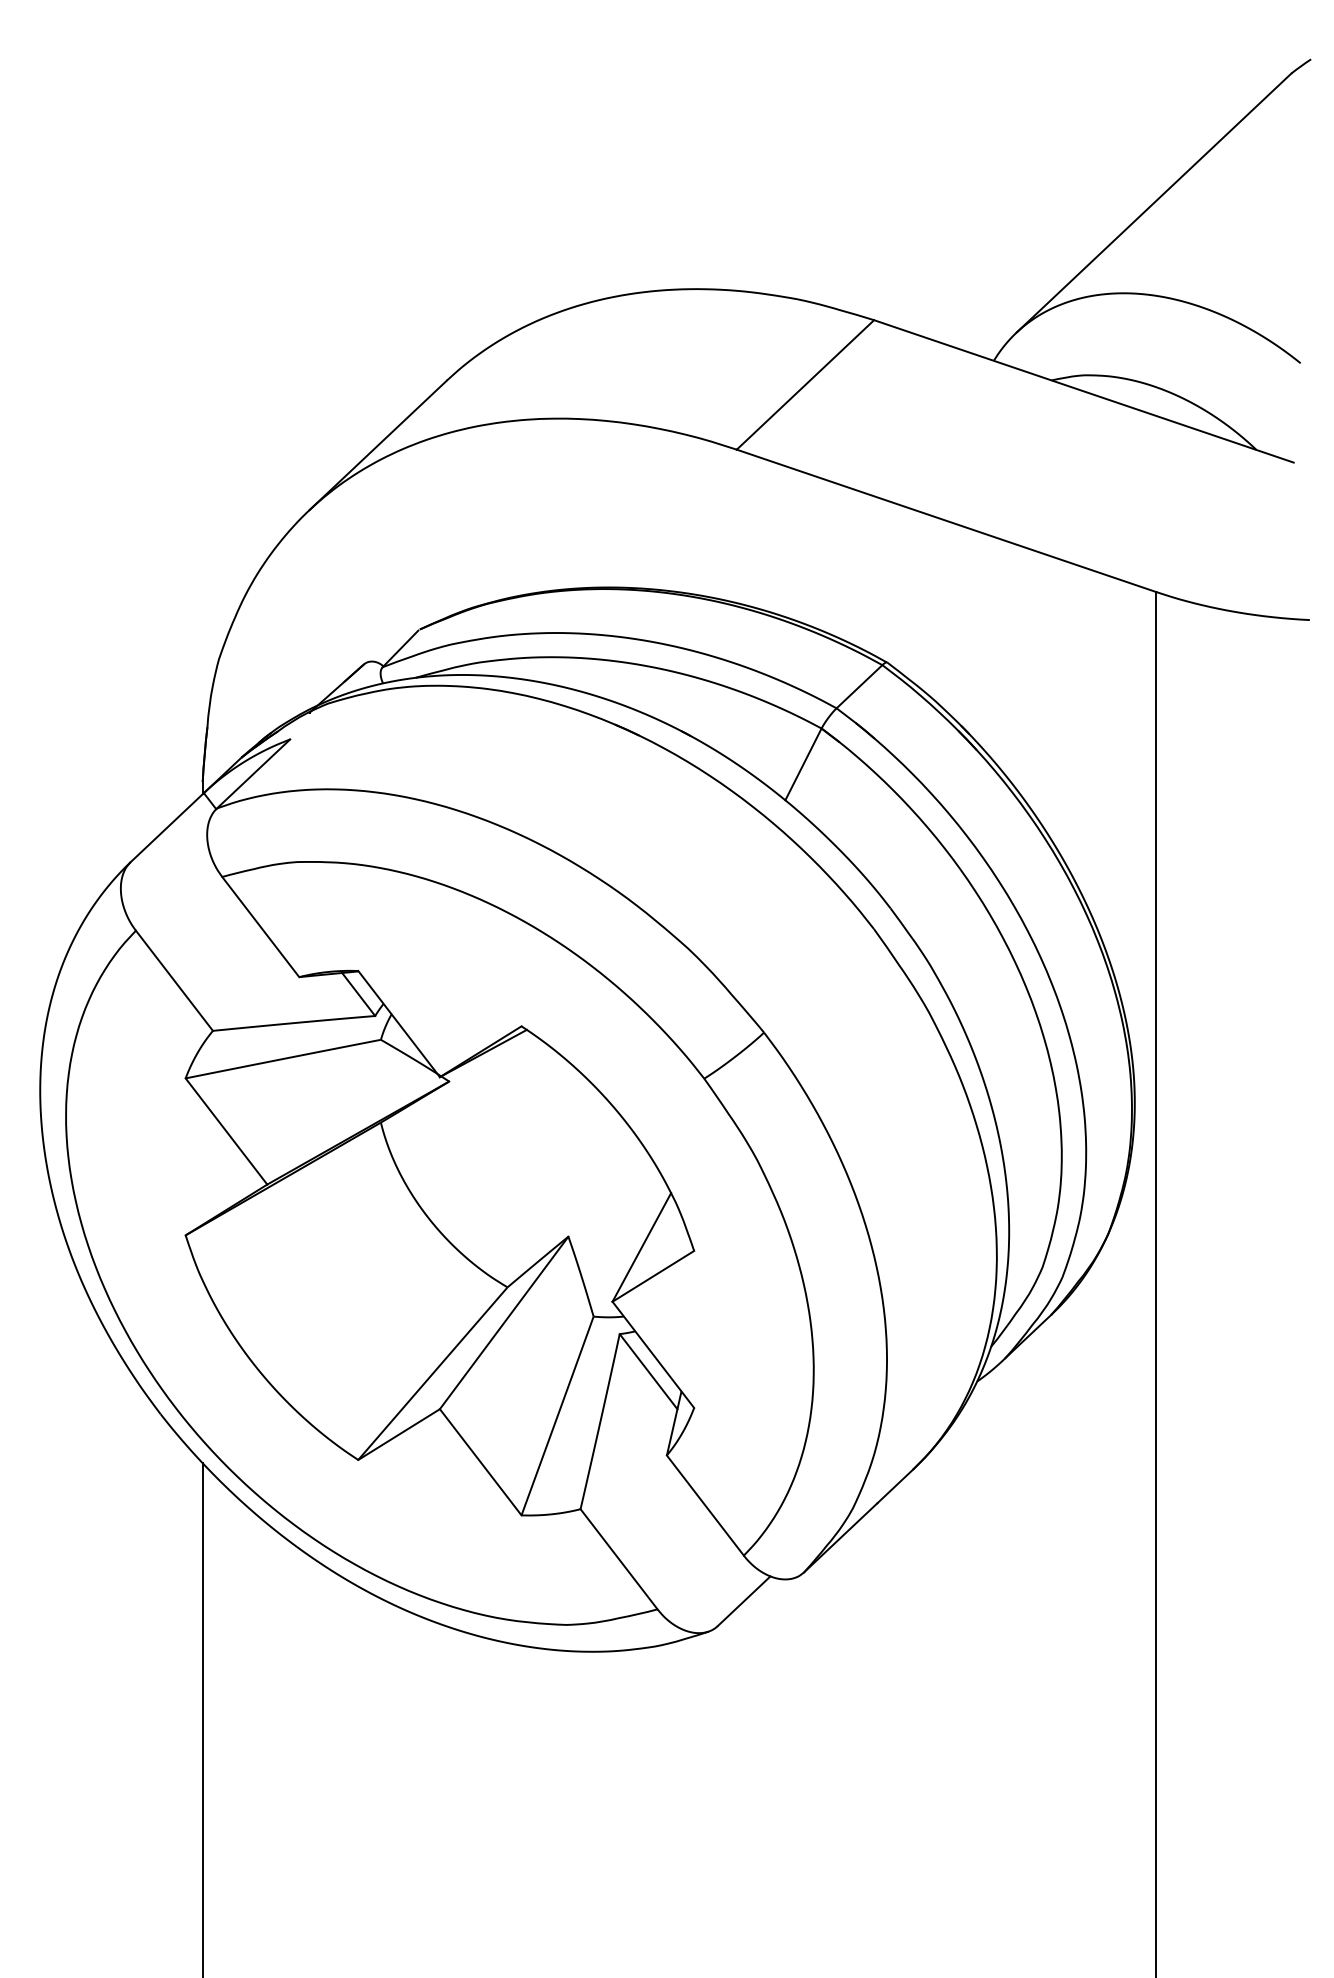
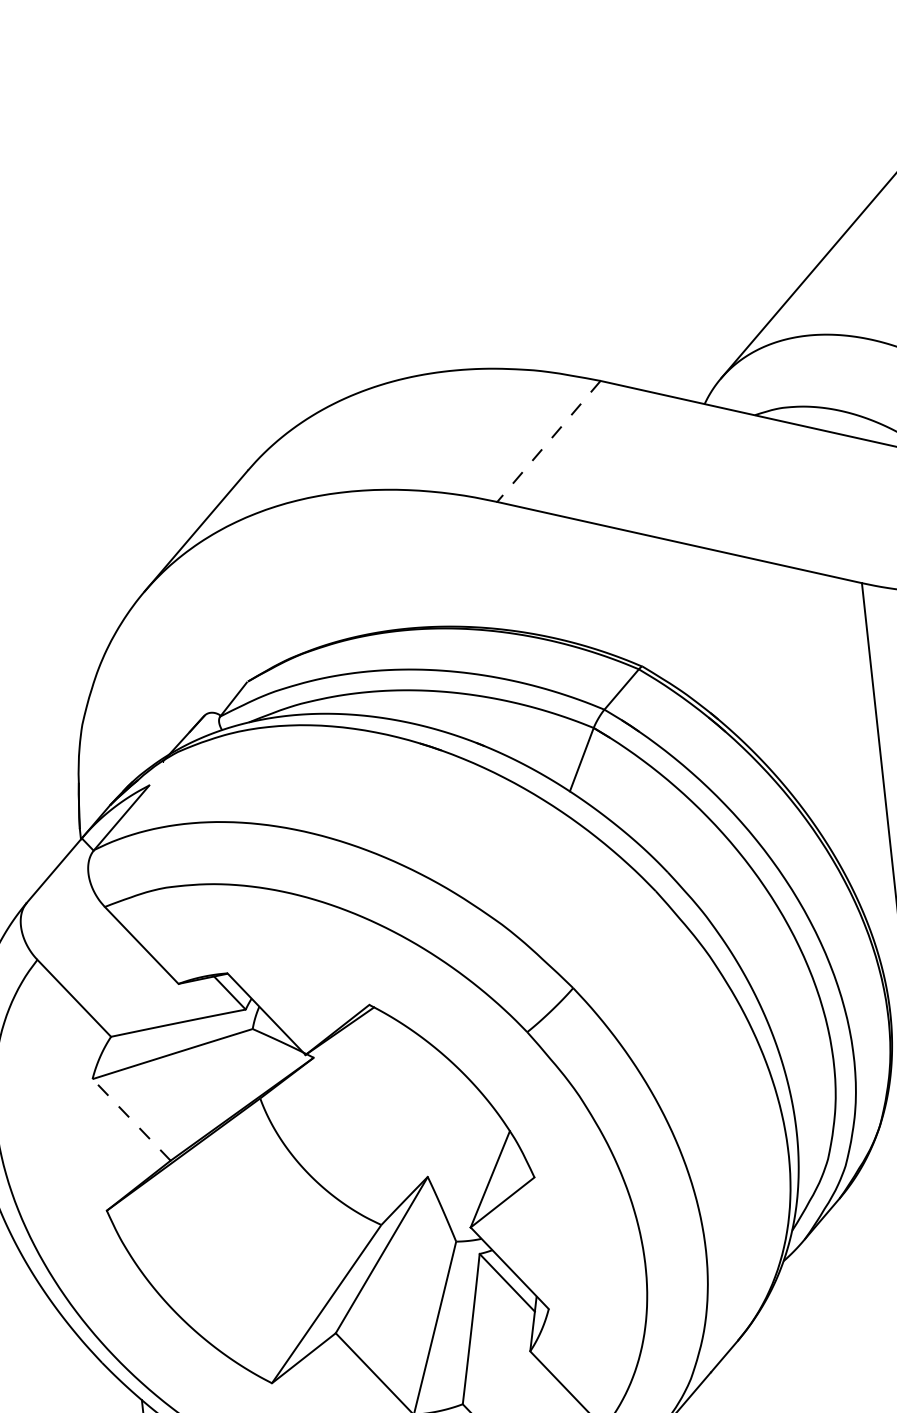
line: (805, 385) -> (549, 441), solid -> dashed
line: (226, 1131) -> (131, 1119), solid -> dashed

